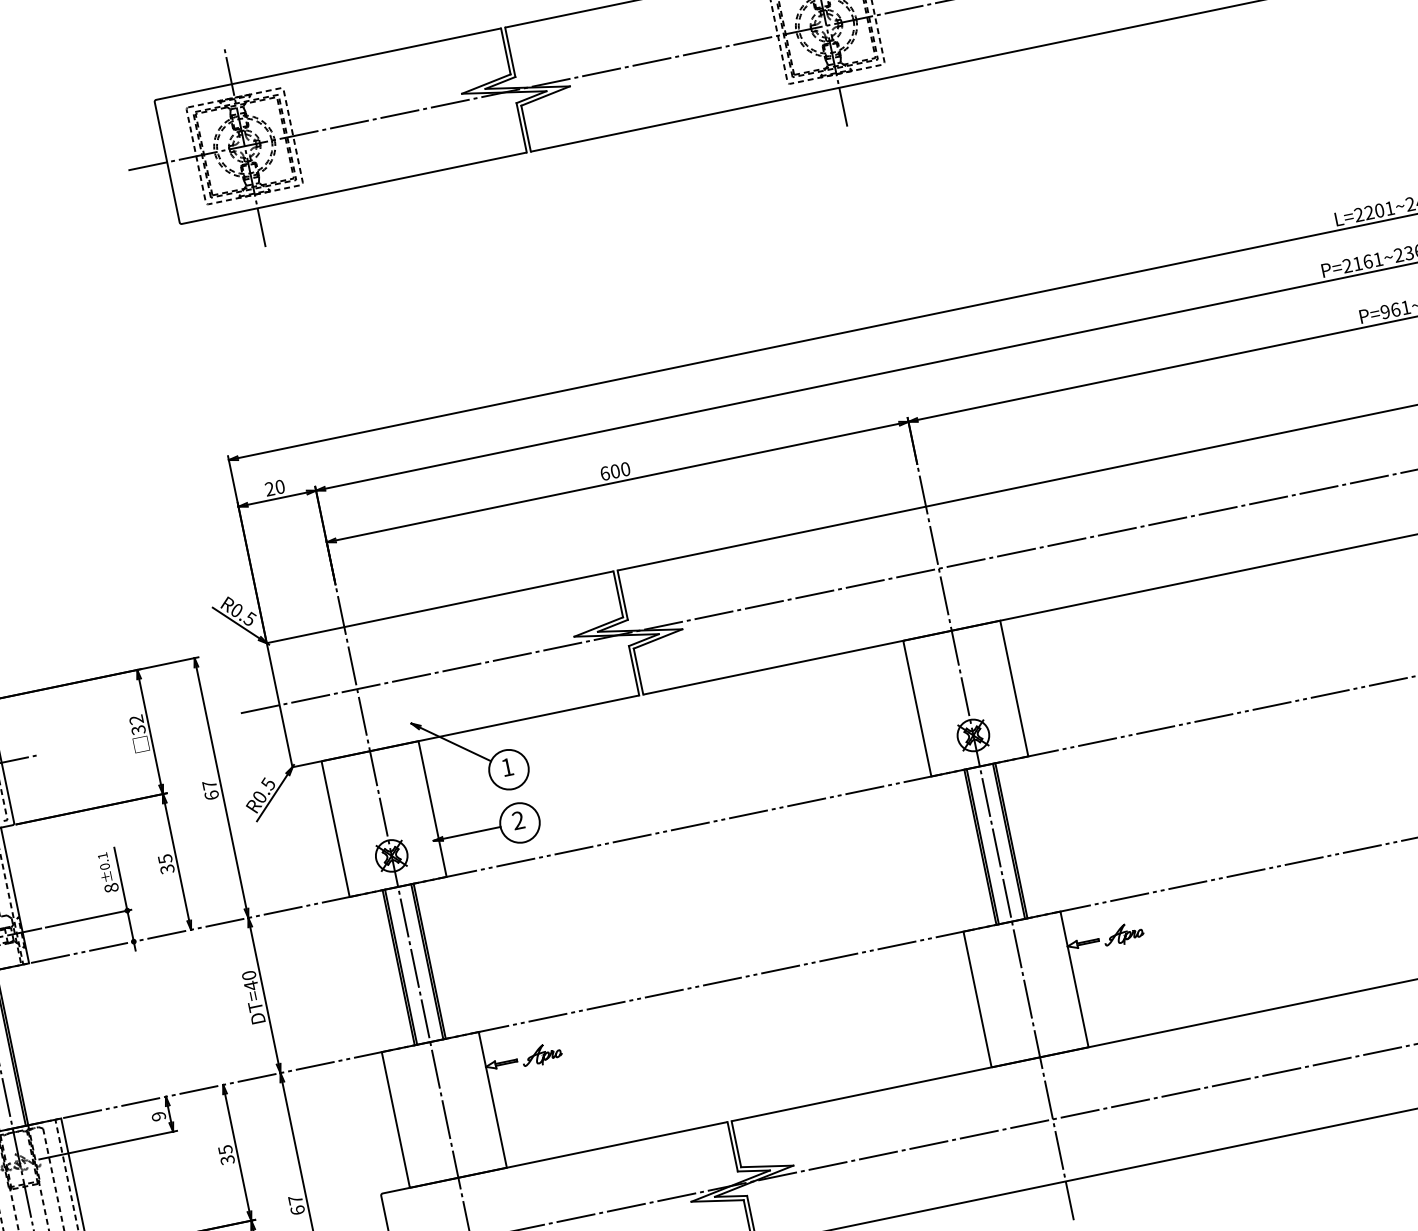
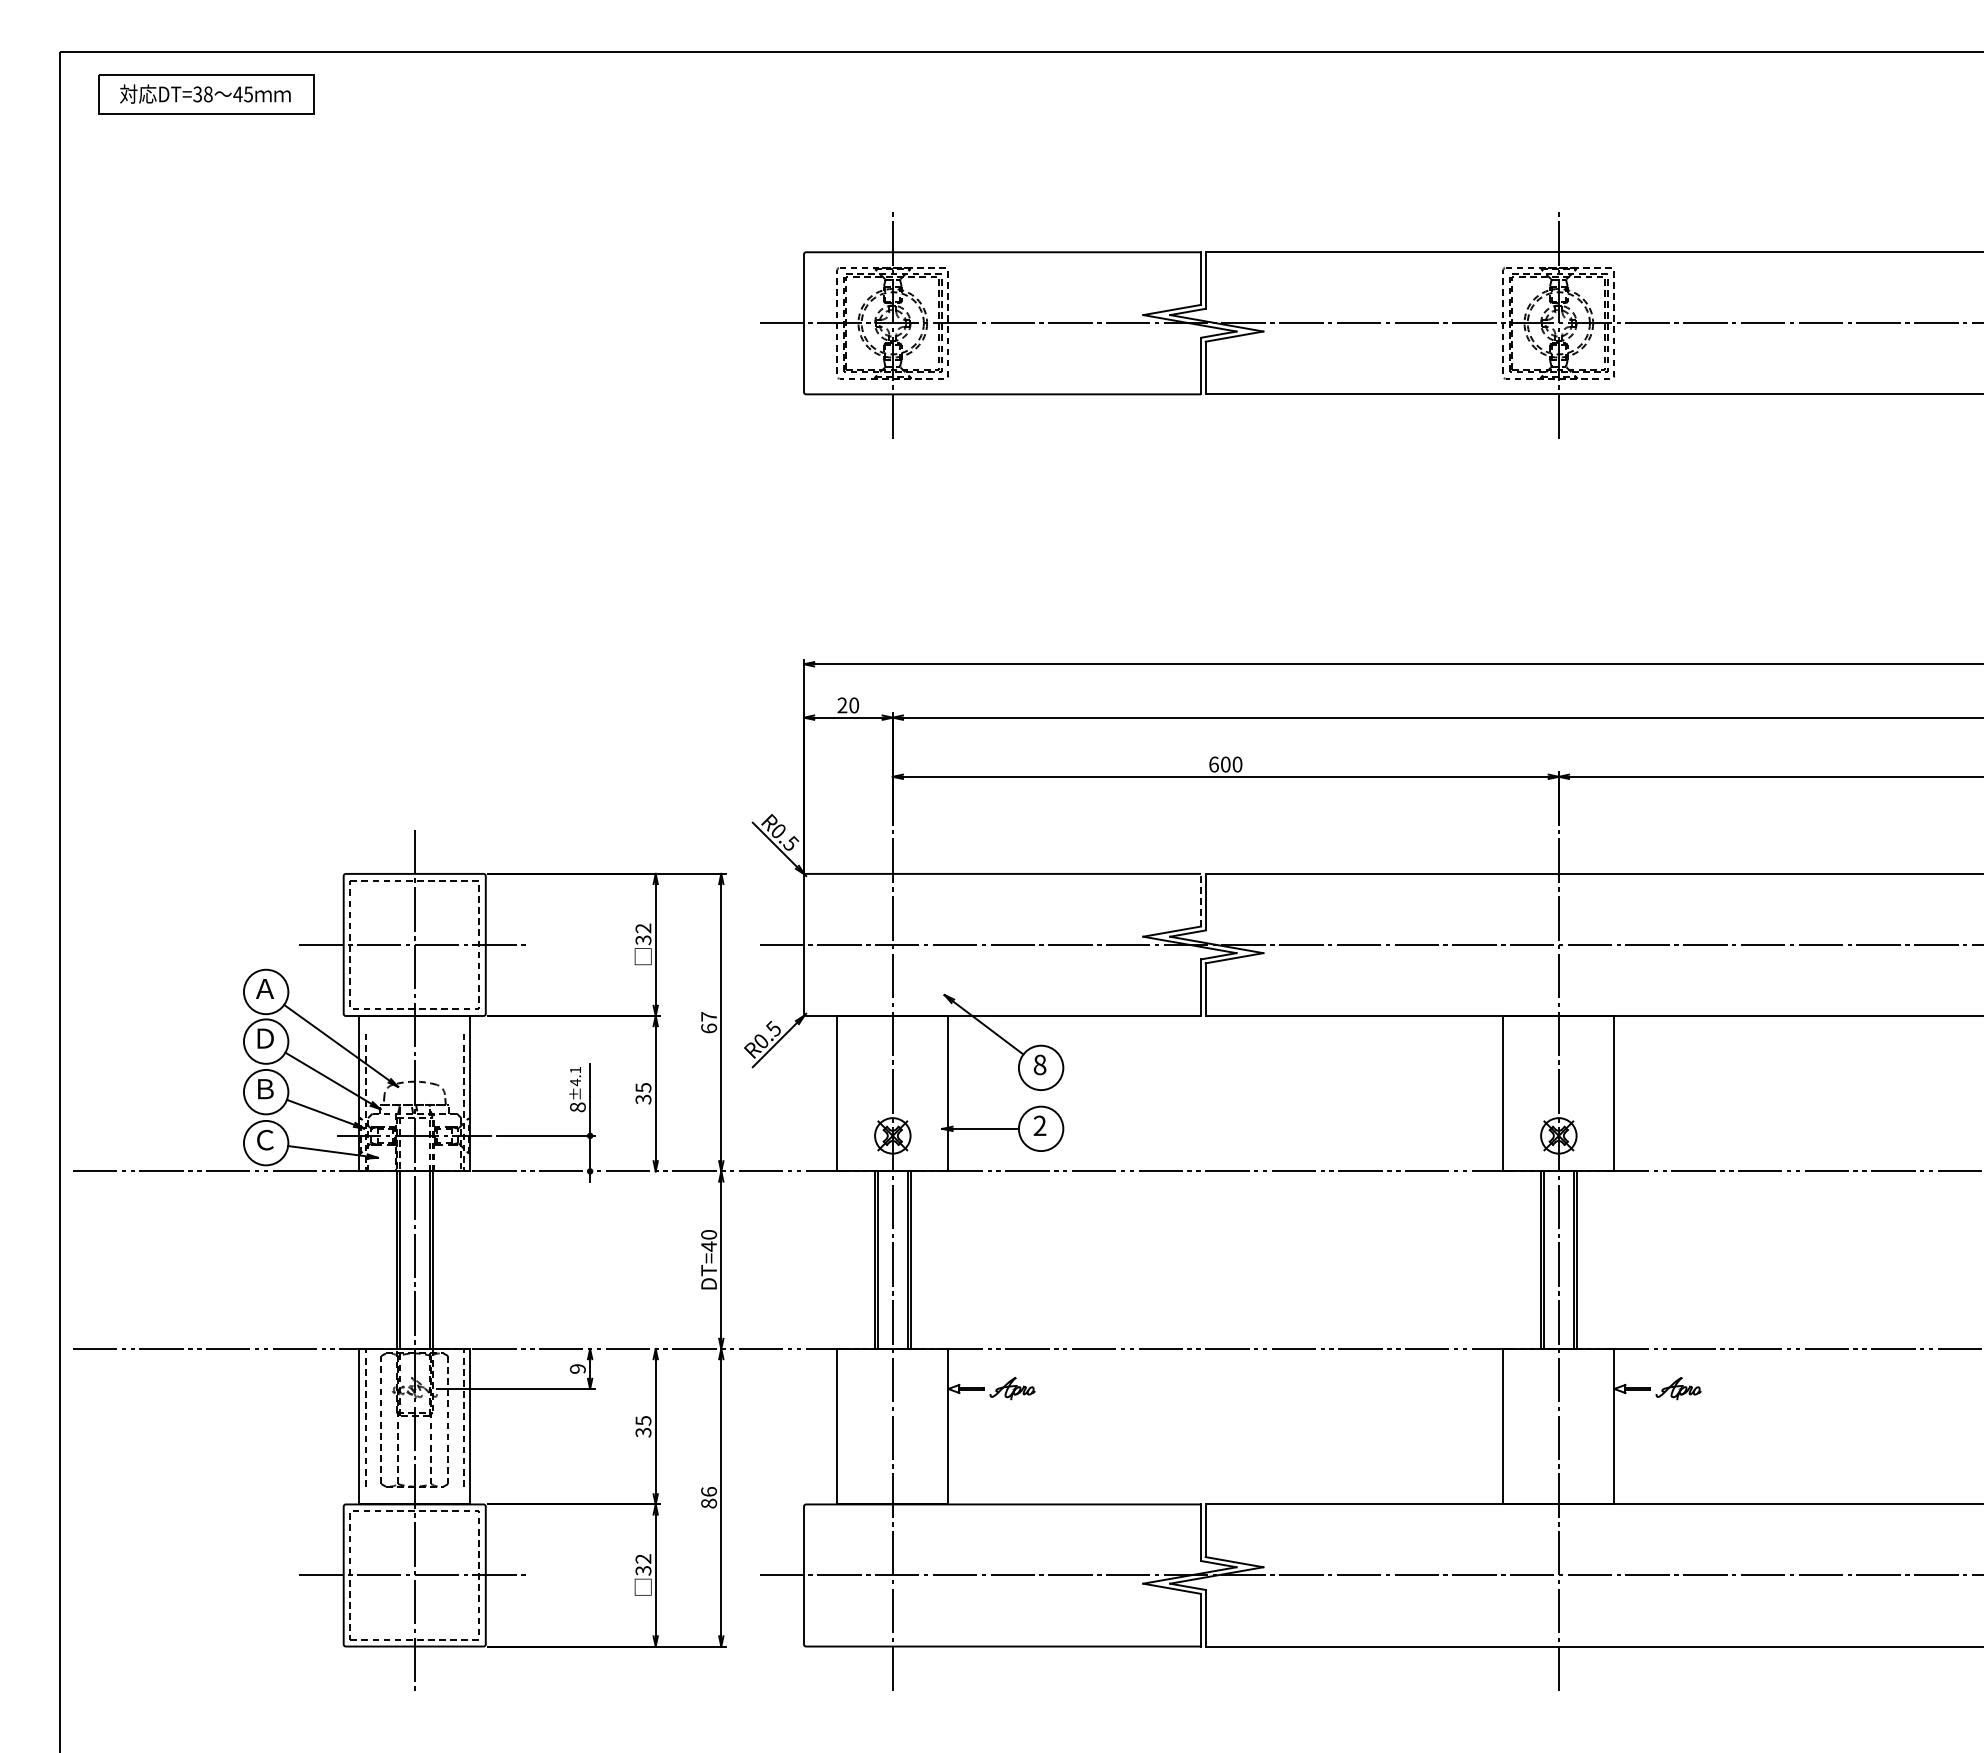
line: (618, 593) -> (1201, 899), solid -> dashed
text: (506, 767) -> (1039, 1064), 1 -> 8
text: (104, 866) -> (575, 1082), ±0.1 -> ±4.1
text: (297, 1204) -> (709, 1497), 67 -> 86

